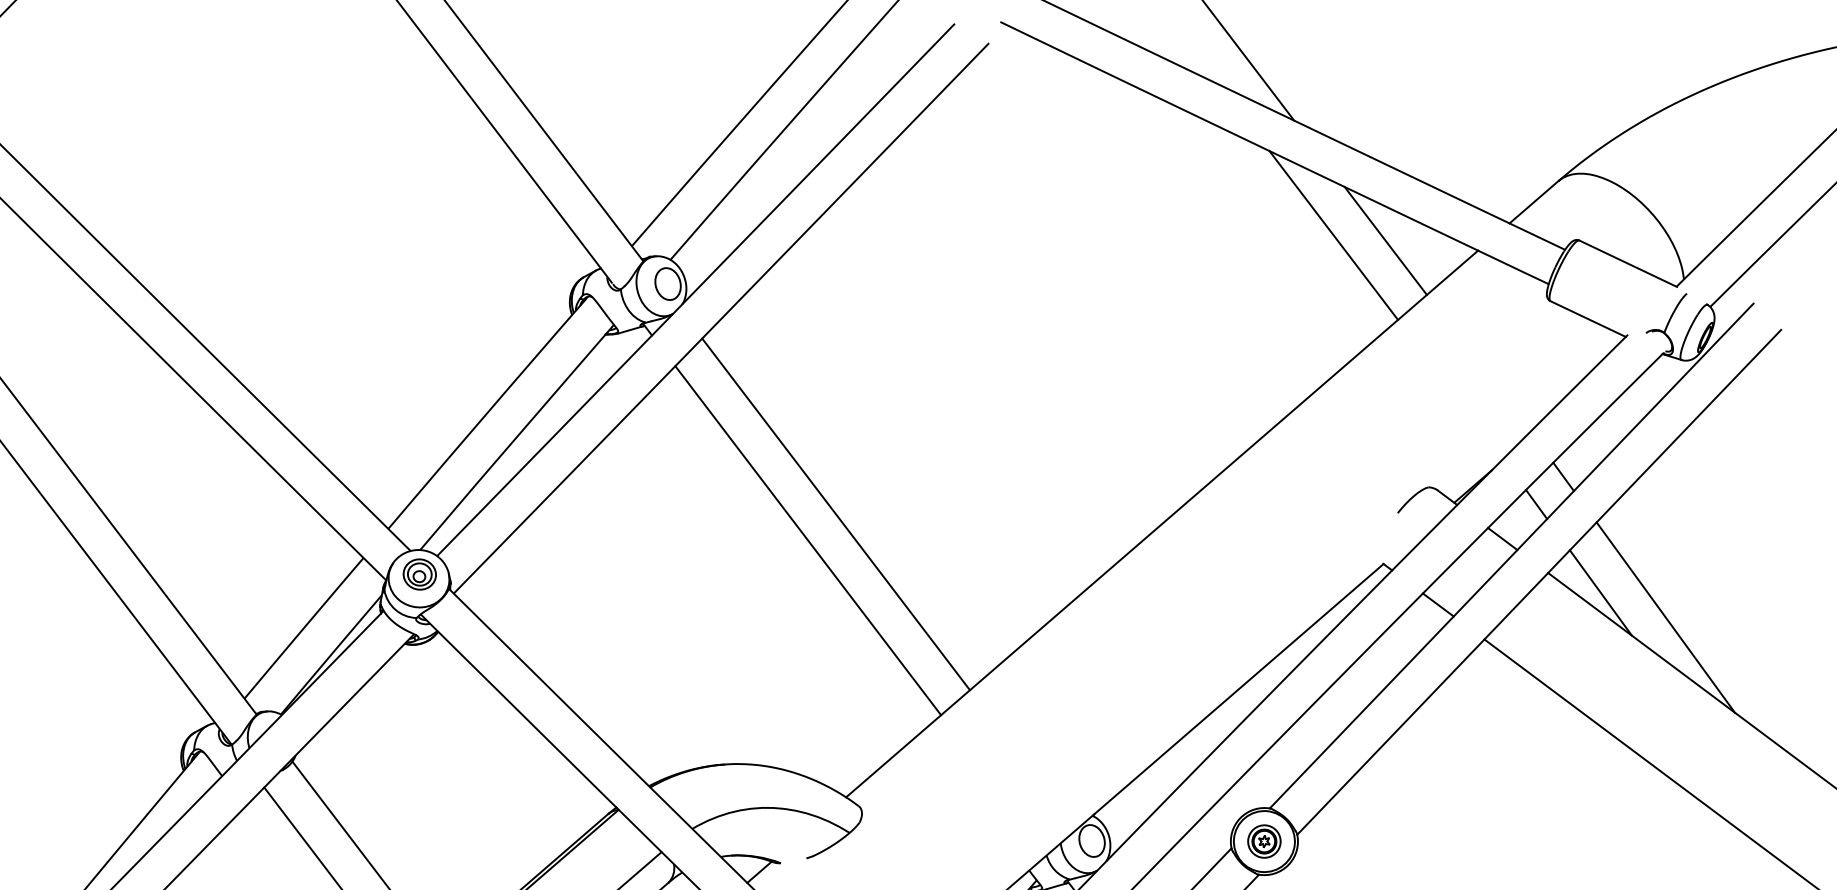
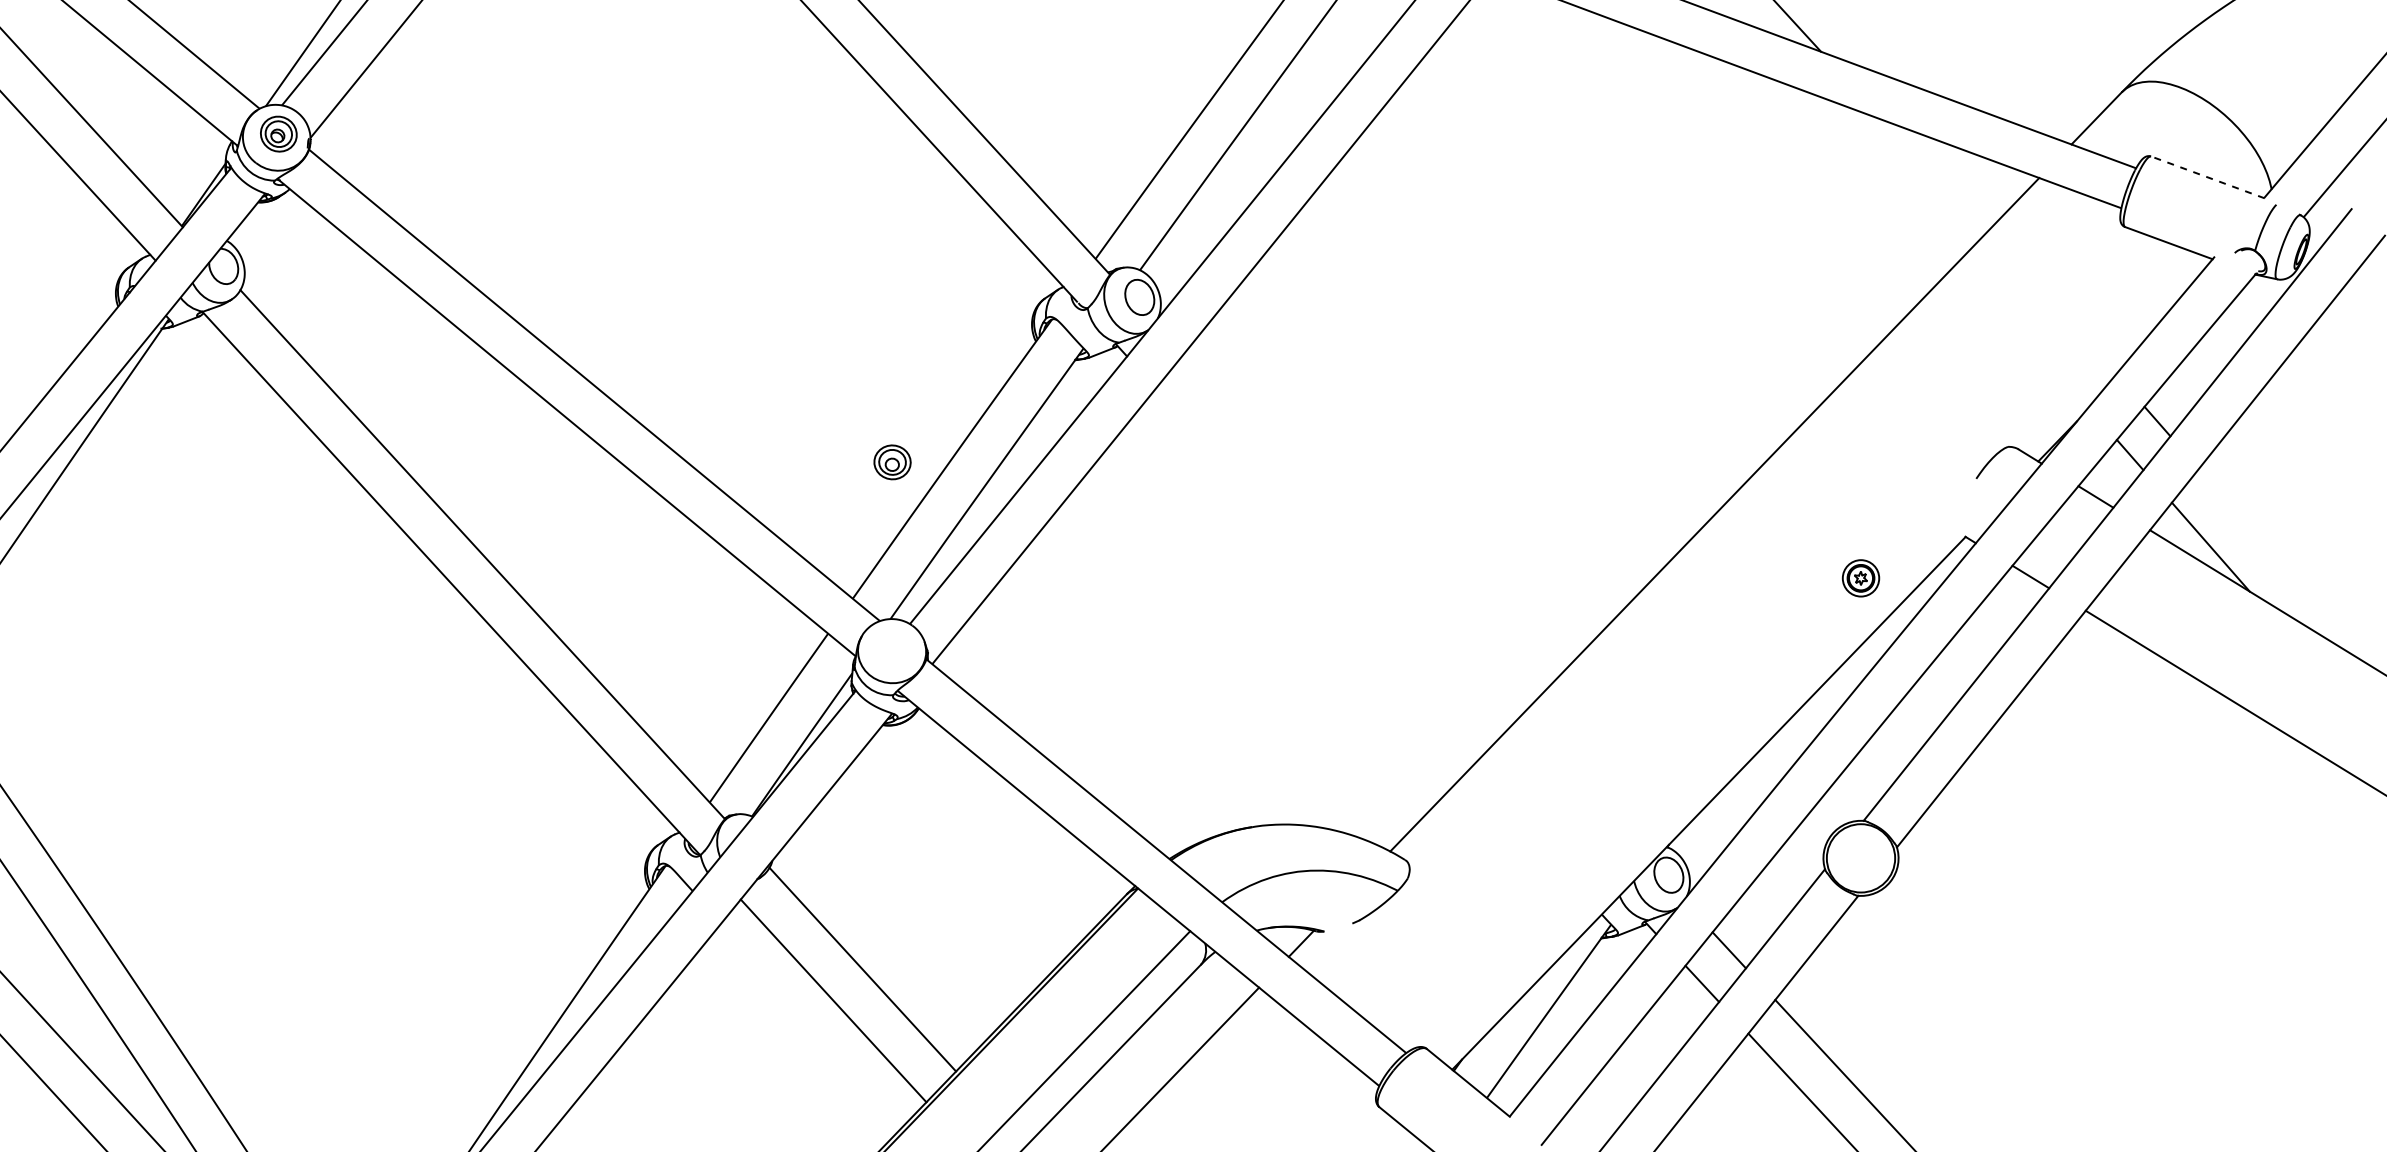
line: (1333, 235) -> (1876, 175), removed
line: (1385, 240) -> (1935, 176), removed
line: (1627, 263) -> (2207, 177), solid -> dashed
line: (836, 513) -> (1350, 536), removed
line: (807, 540) -> (1321, 569), removed
part: (419, 574) -> (892, 462), moved
line: (1665, 617) -> (2285, 567), removed
part: (1263, 841) -> (1860, 578), moved

